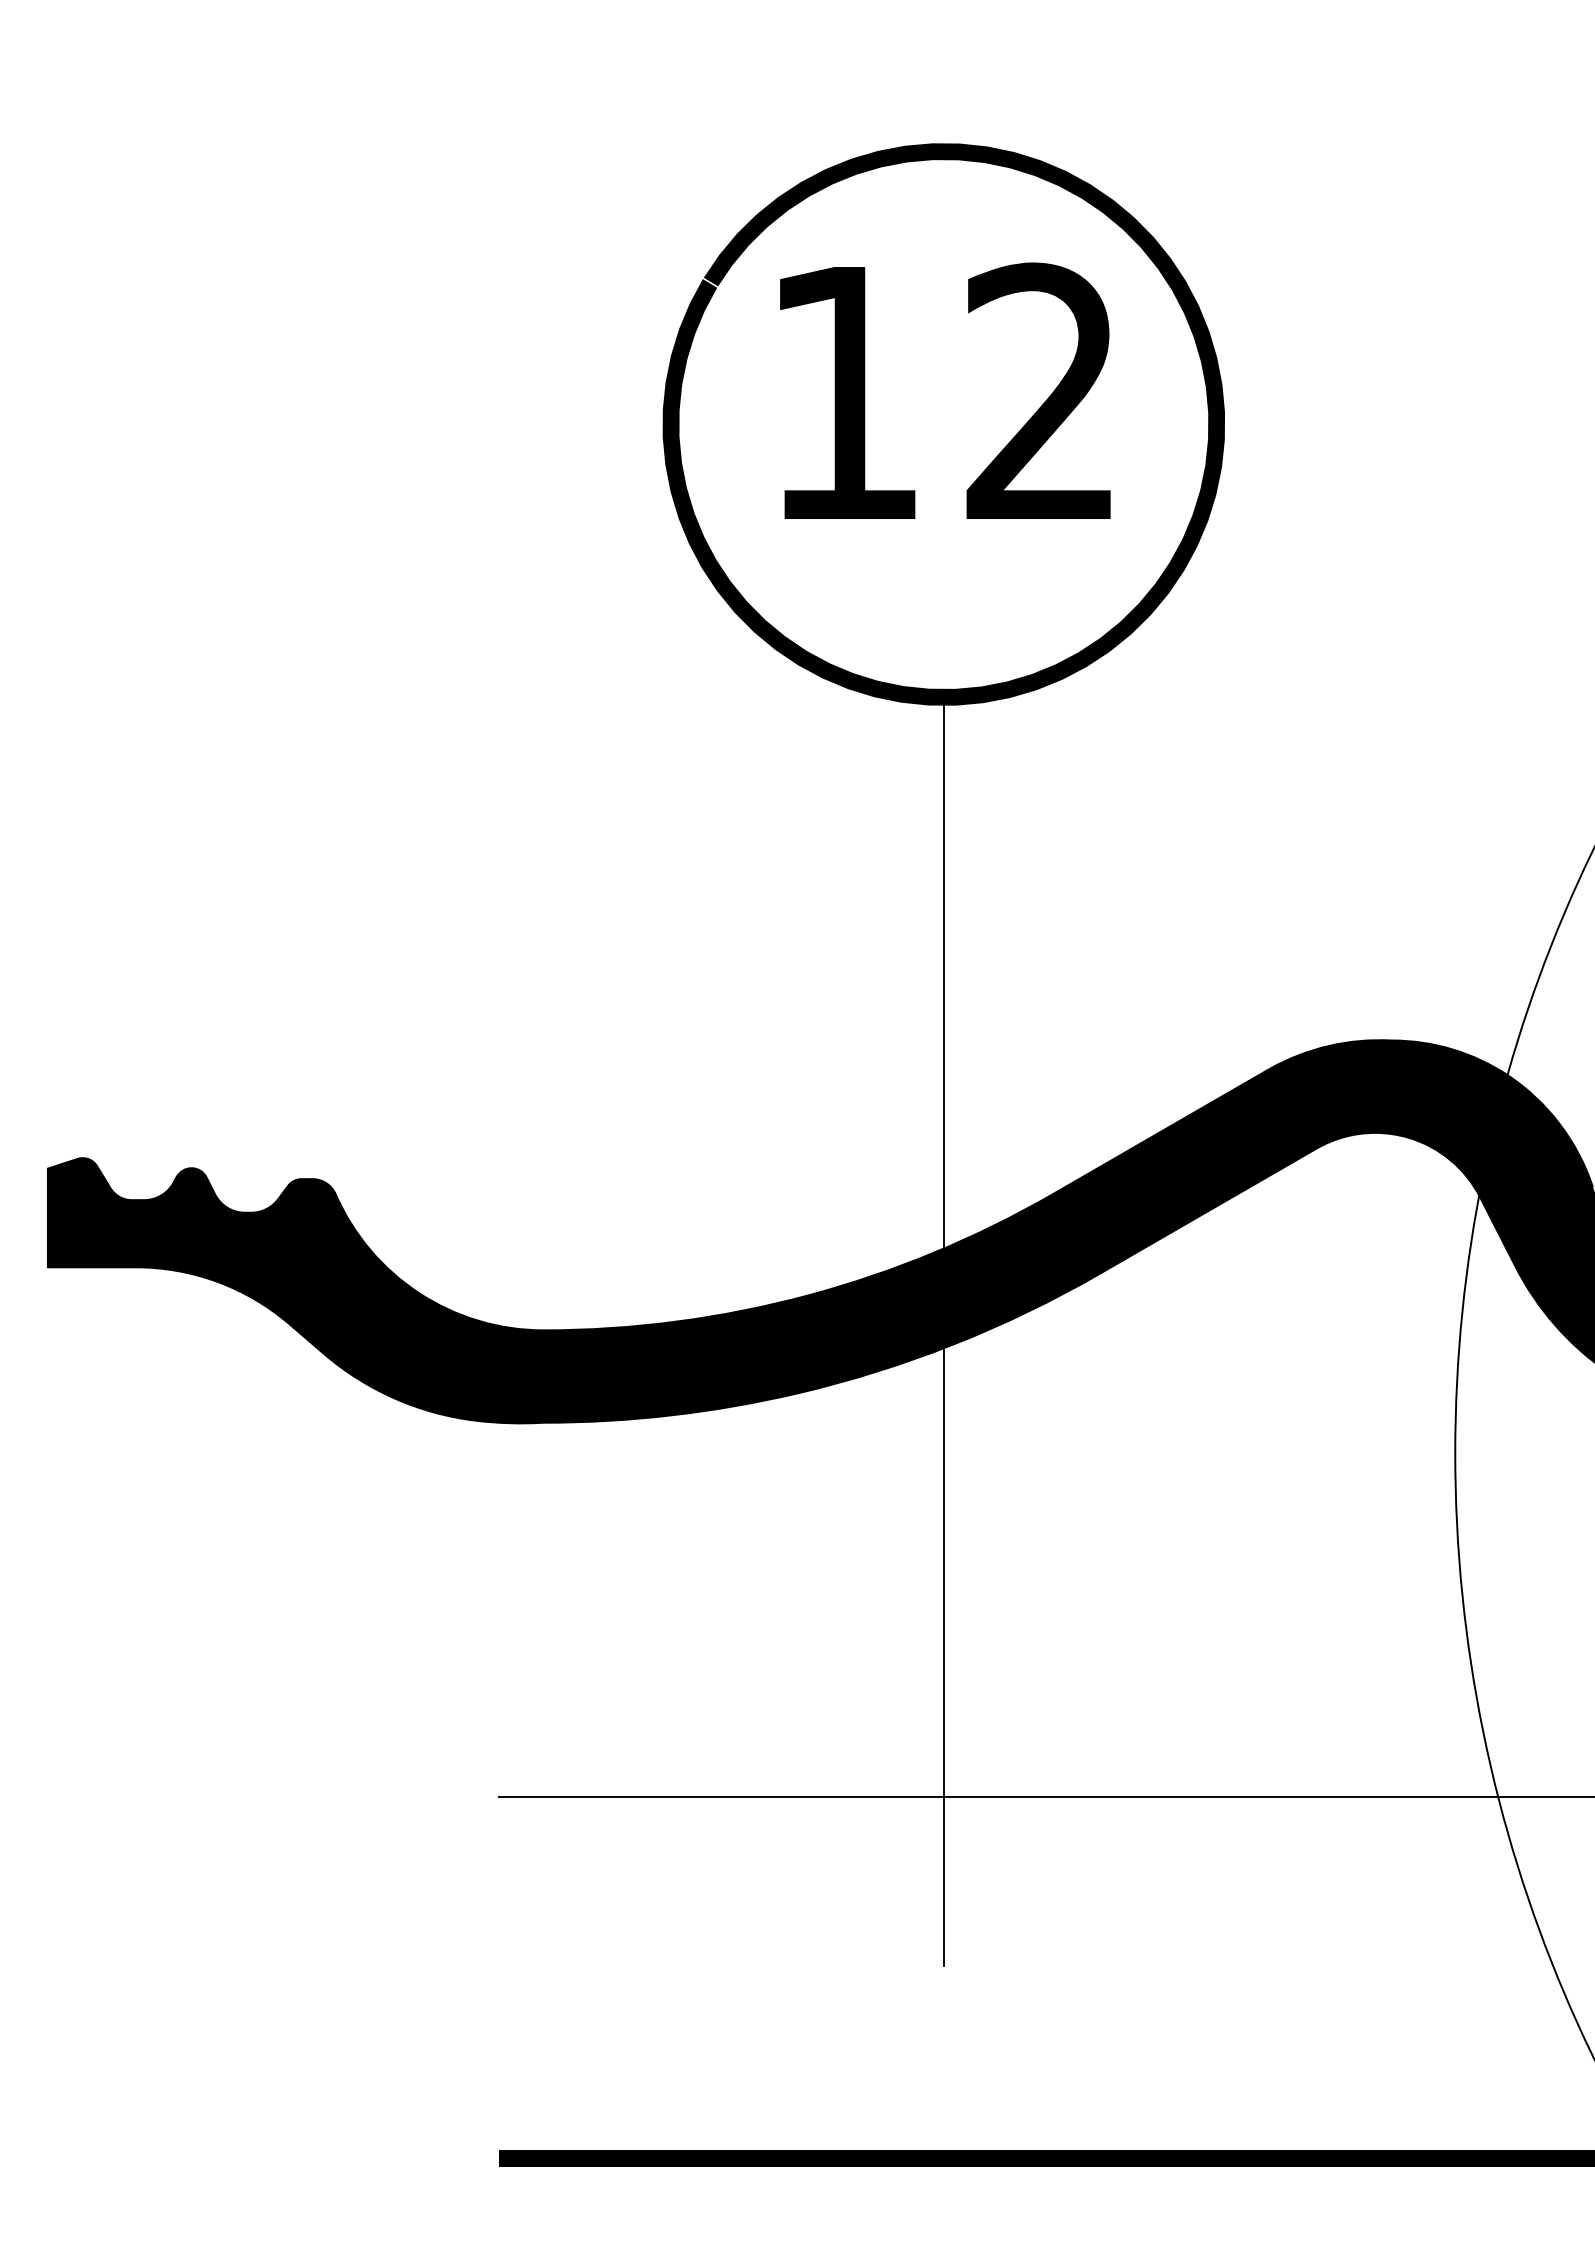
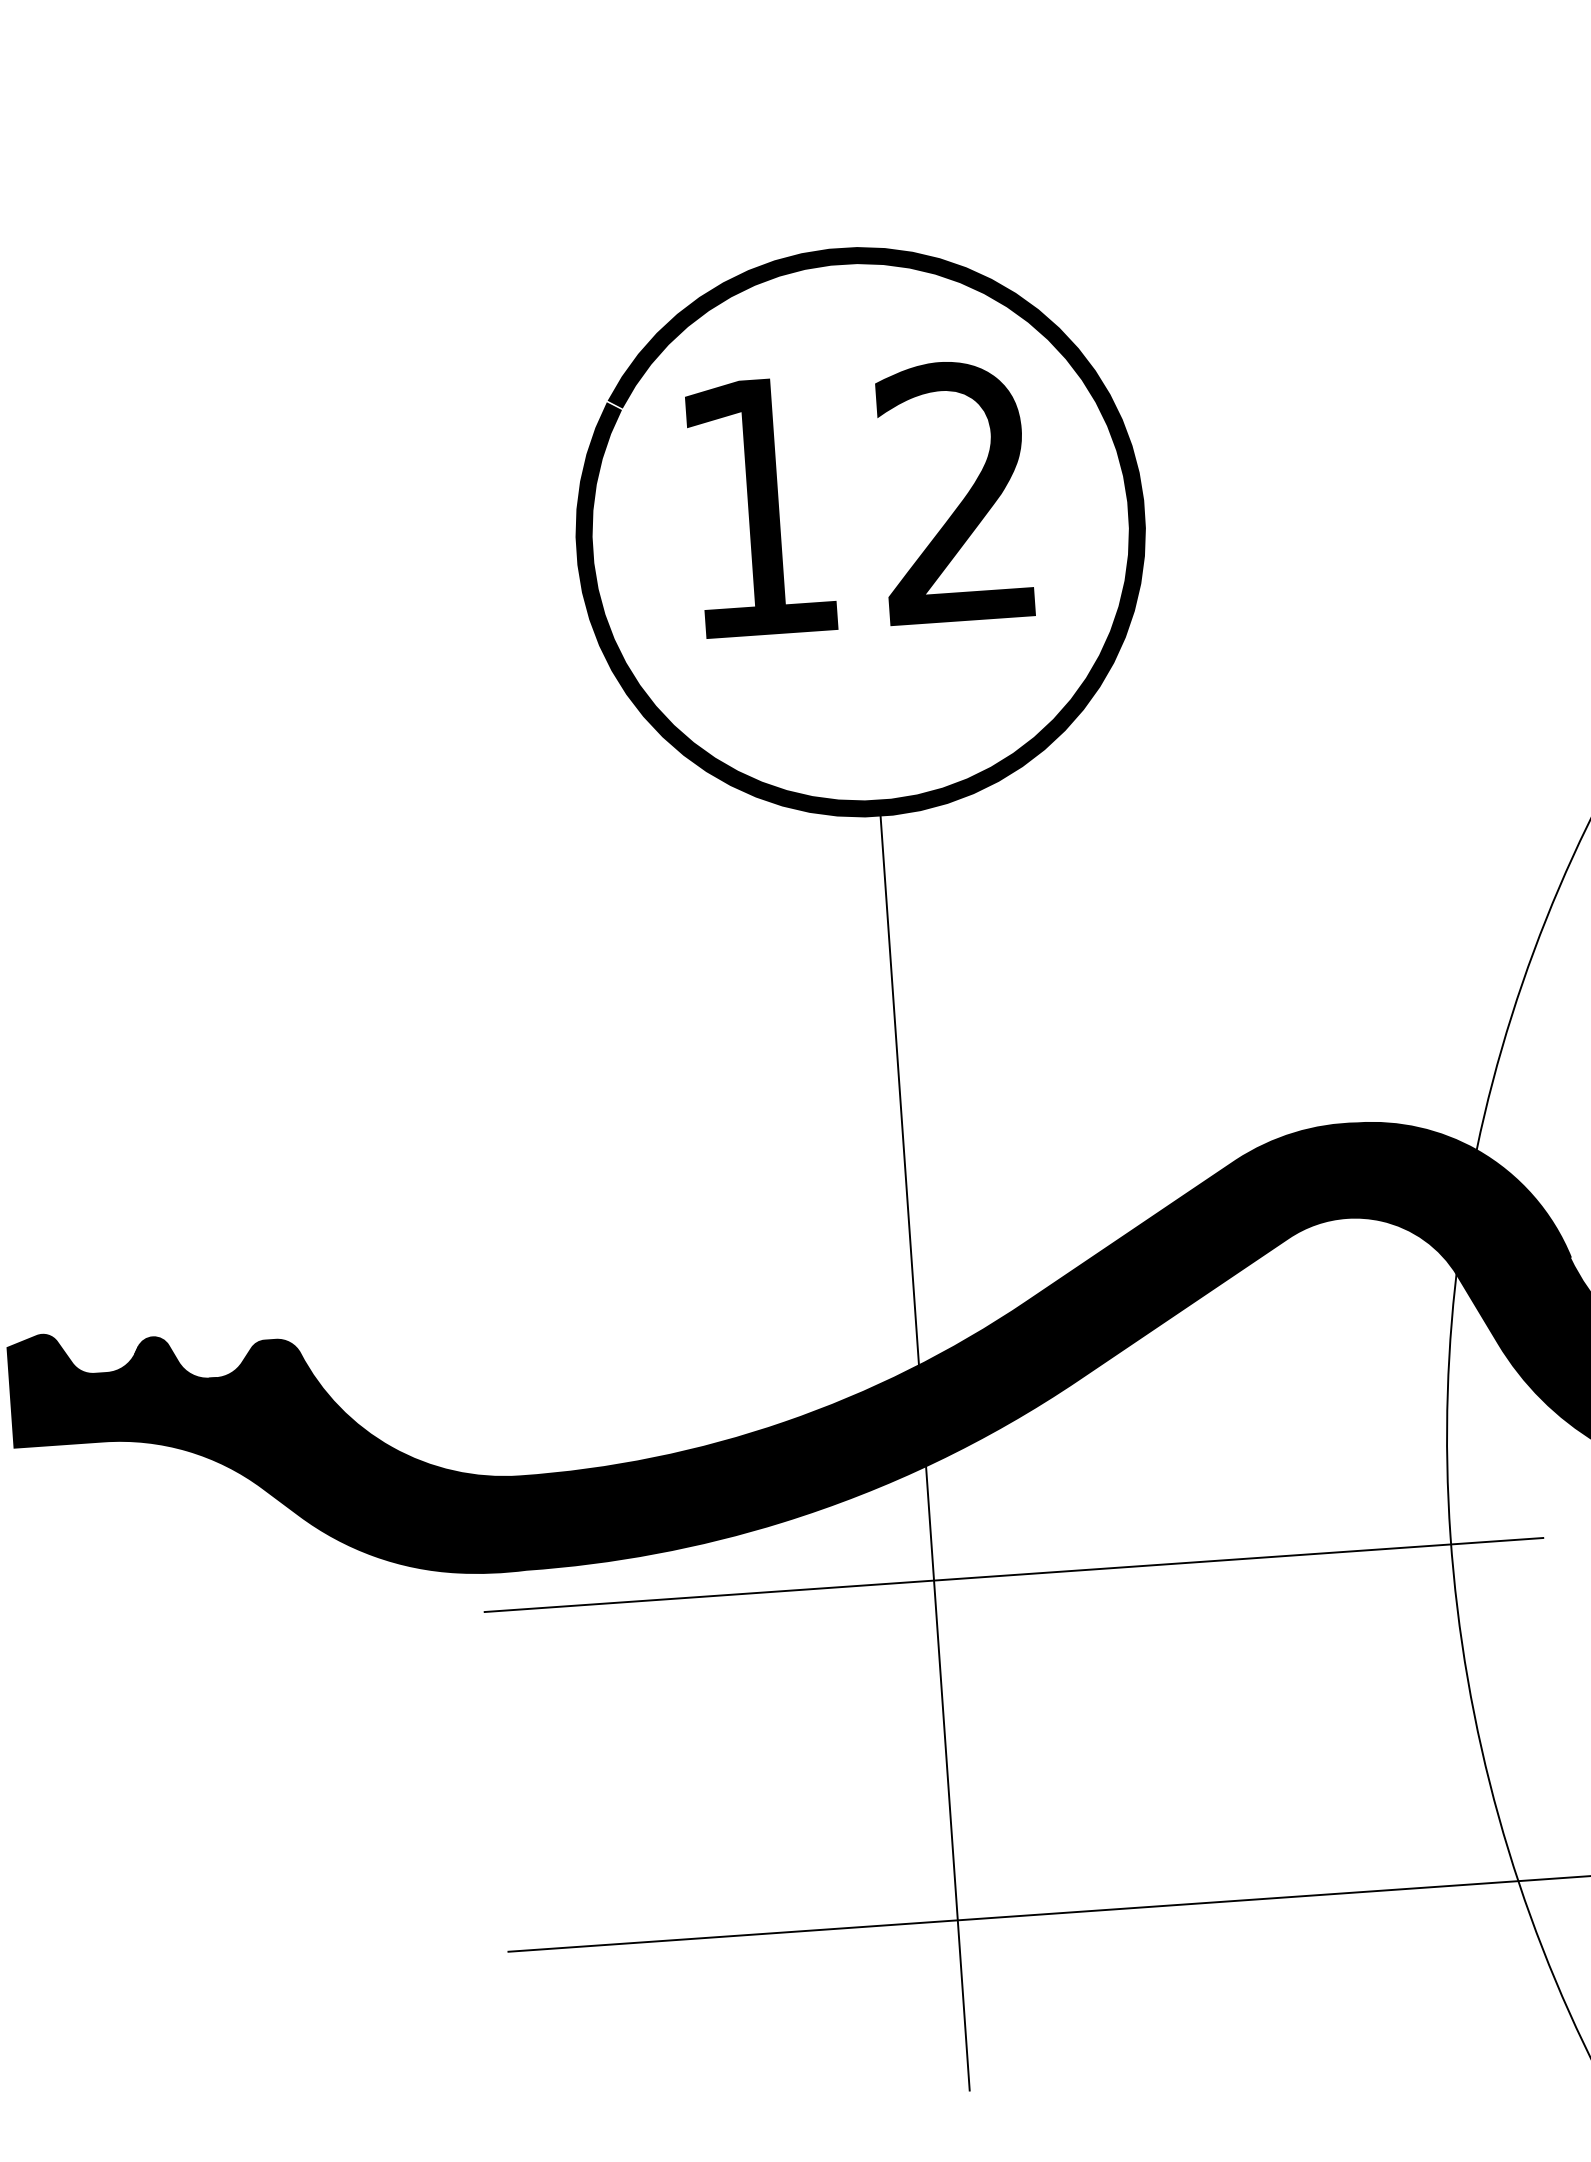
line: (1022, 1461) -> (1013, 1575), added

